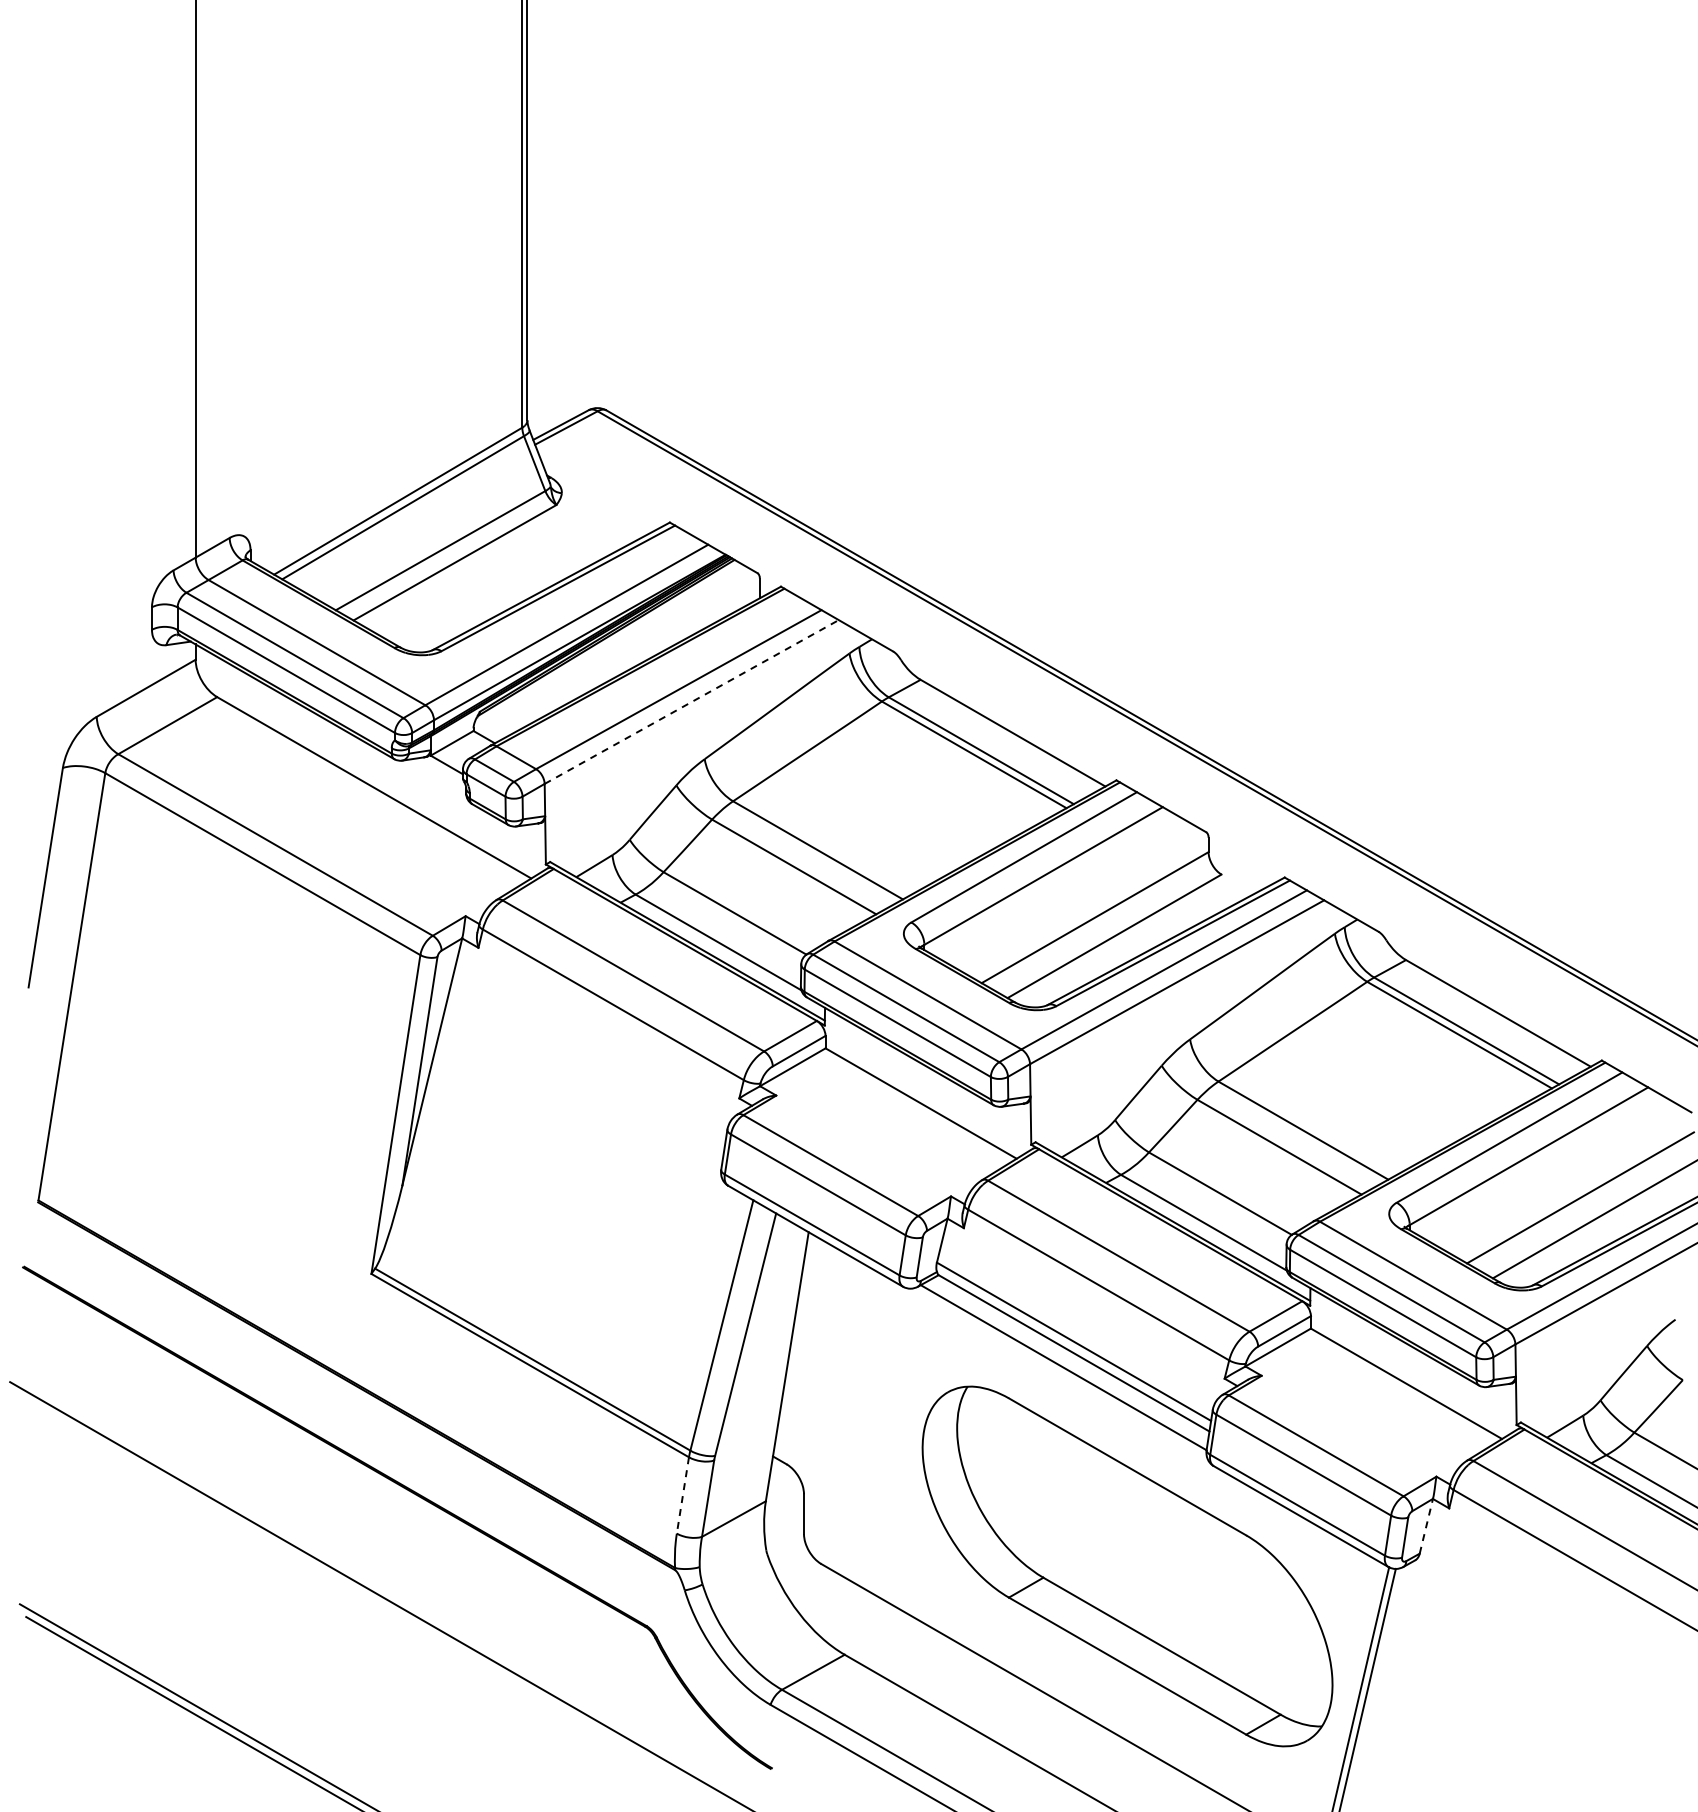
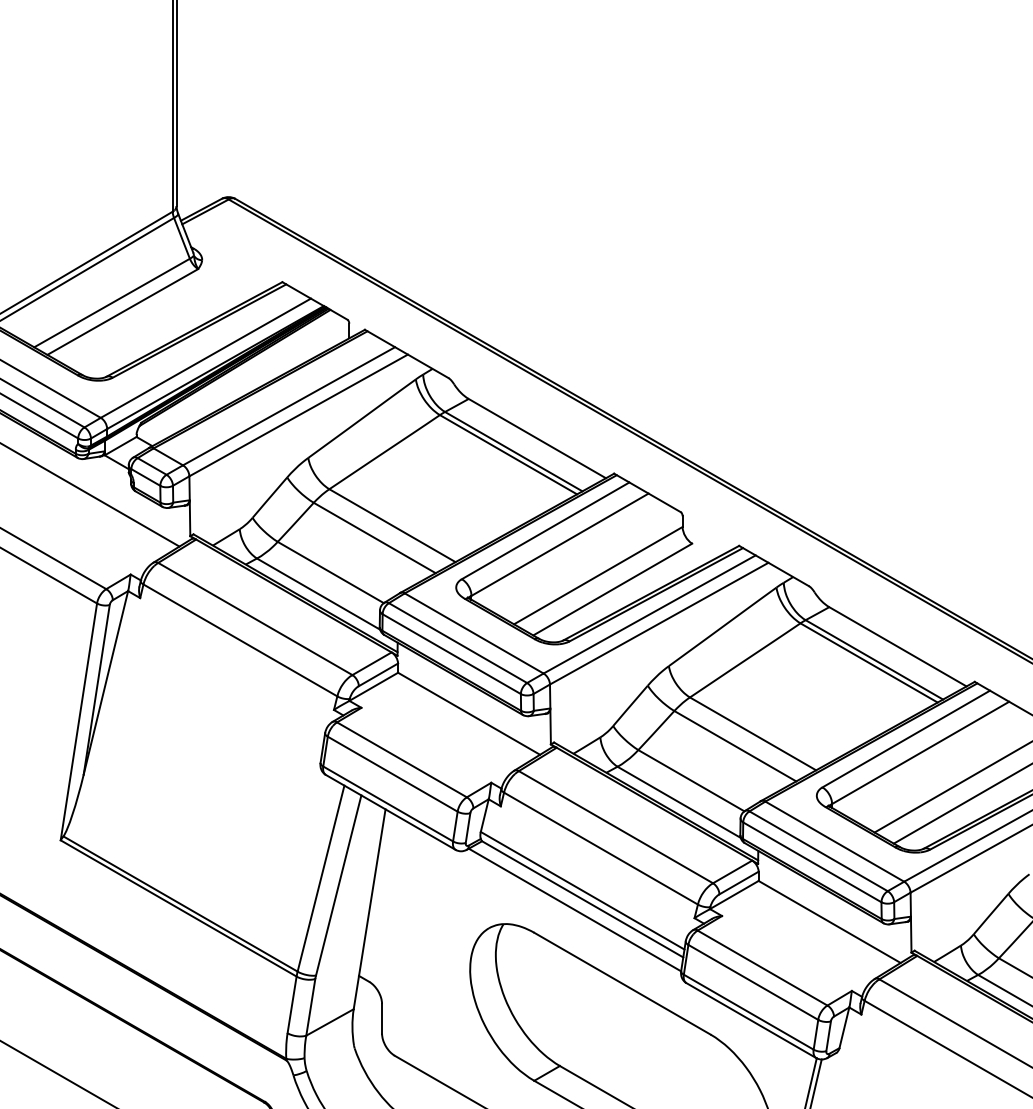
line: (692, 701) -> (299, 415), dashed -> solid
line: (682, 1495) -> (291, 1004), dashed -> solid
line: (1426, 1525) -> (844, 1027), dashed -> solid

